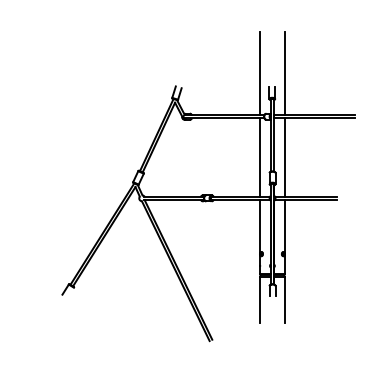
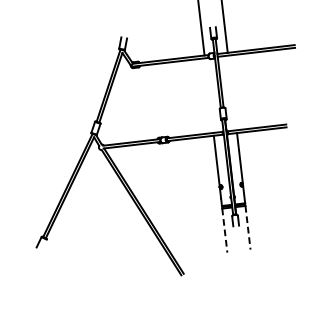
line: (260, 157) -> (209, 95), removed
line: (284, 157) -> (232, 92), removed
line: (260, 300) -> (225, 231), solid -> dashed
line: (284, 300) -> (247, 228), solid -> dashed

